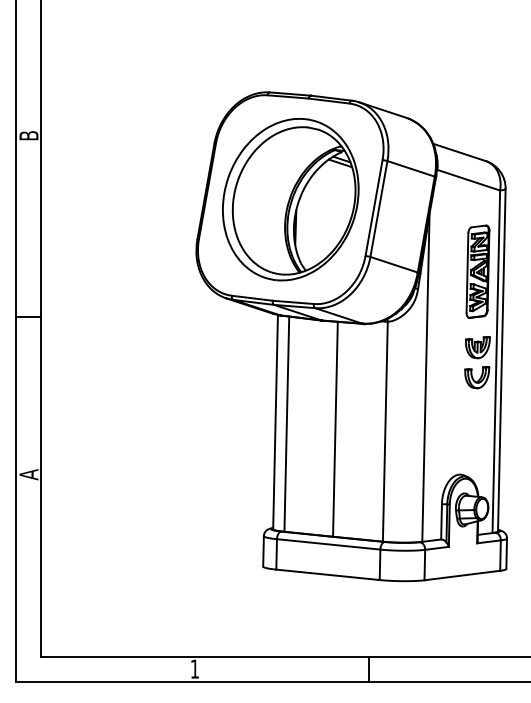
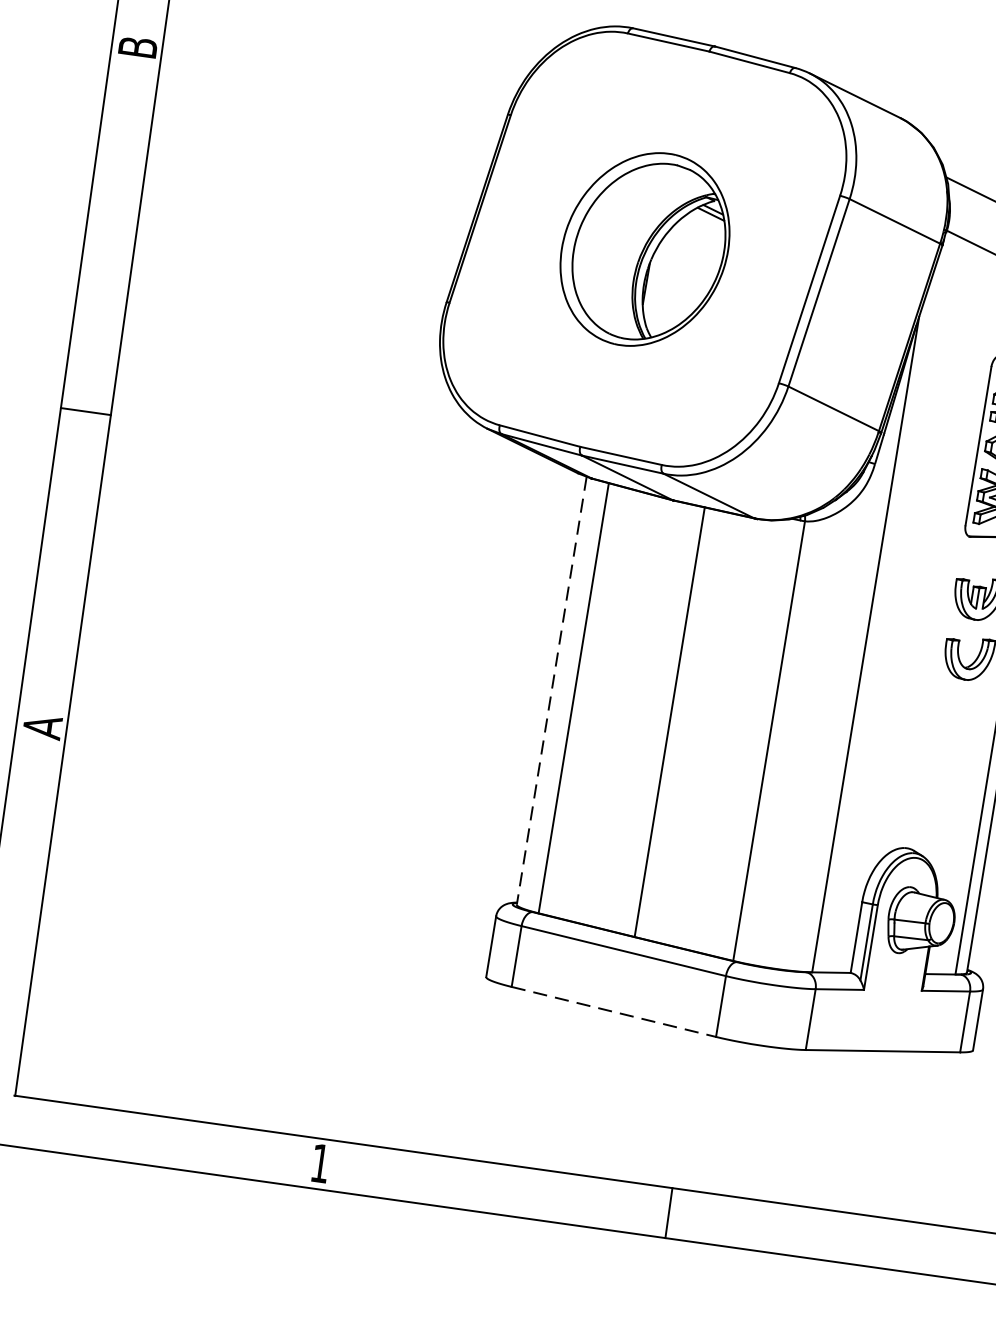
part: (290, 199) -> (644, 248), size x0.6
line: (275, 422) -> (551, 691), solid -> dashed
line: (328, 574) -> (614, 1011), solid -> dashed

